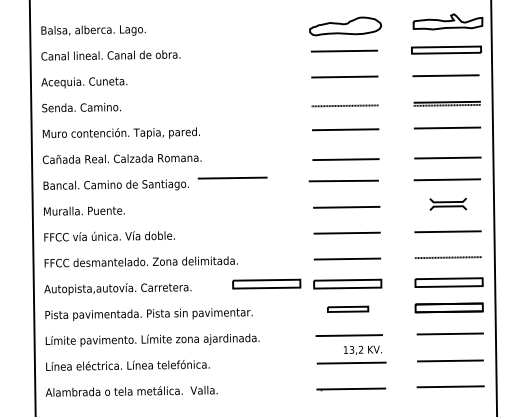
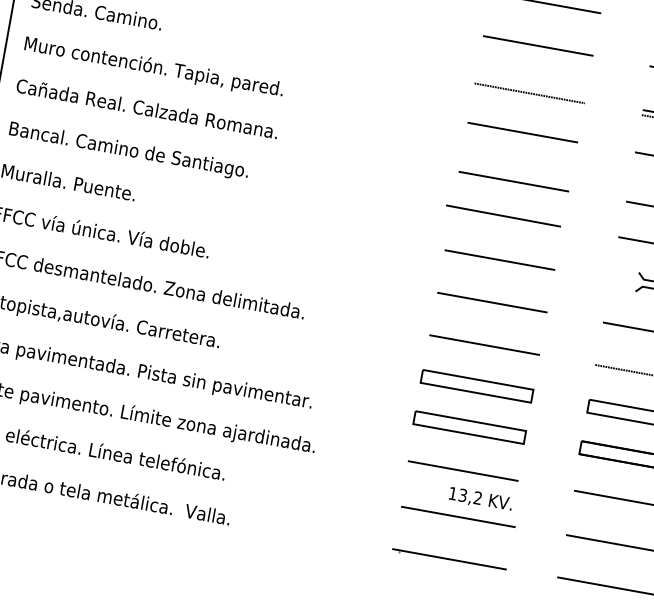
line: (232, 177) -> (322, 174), removed
part: (266, 283) -> (344, 359), removed
part: (347, 309) -> (468, 427), size x1.67

